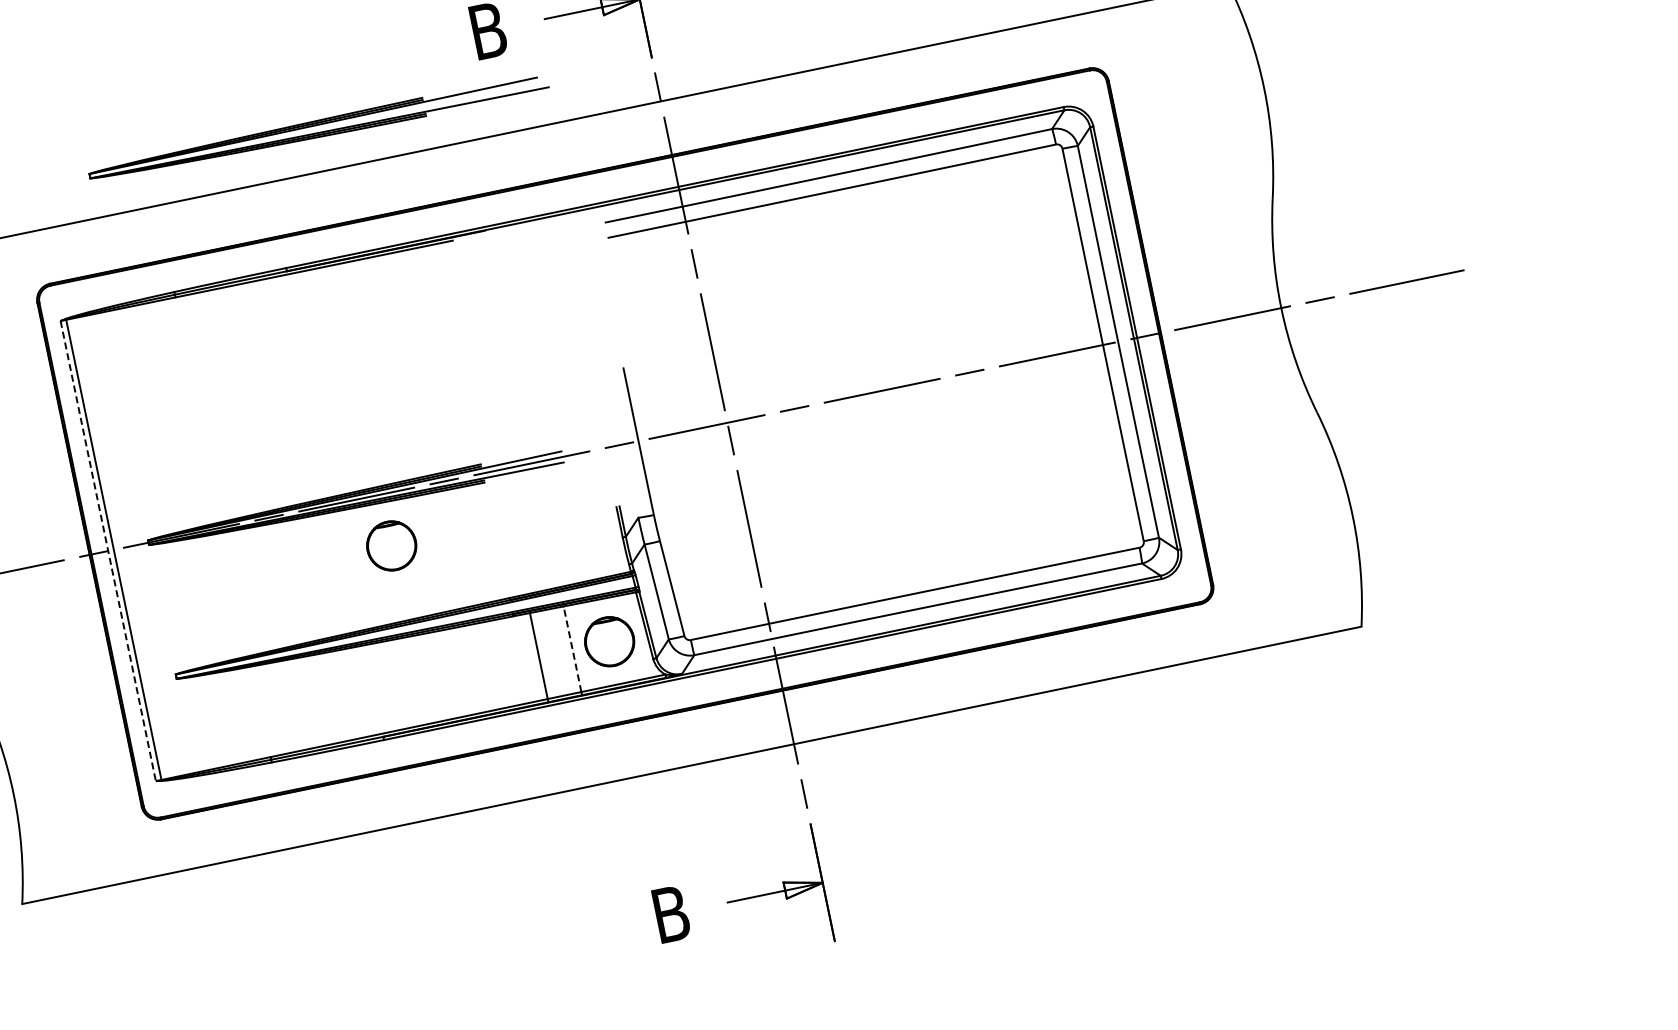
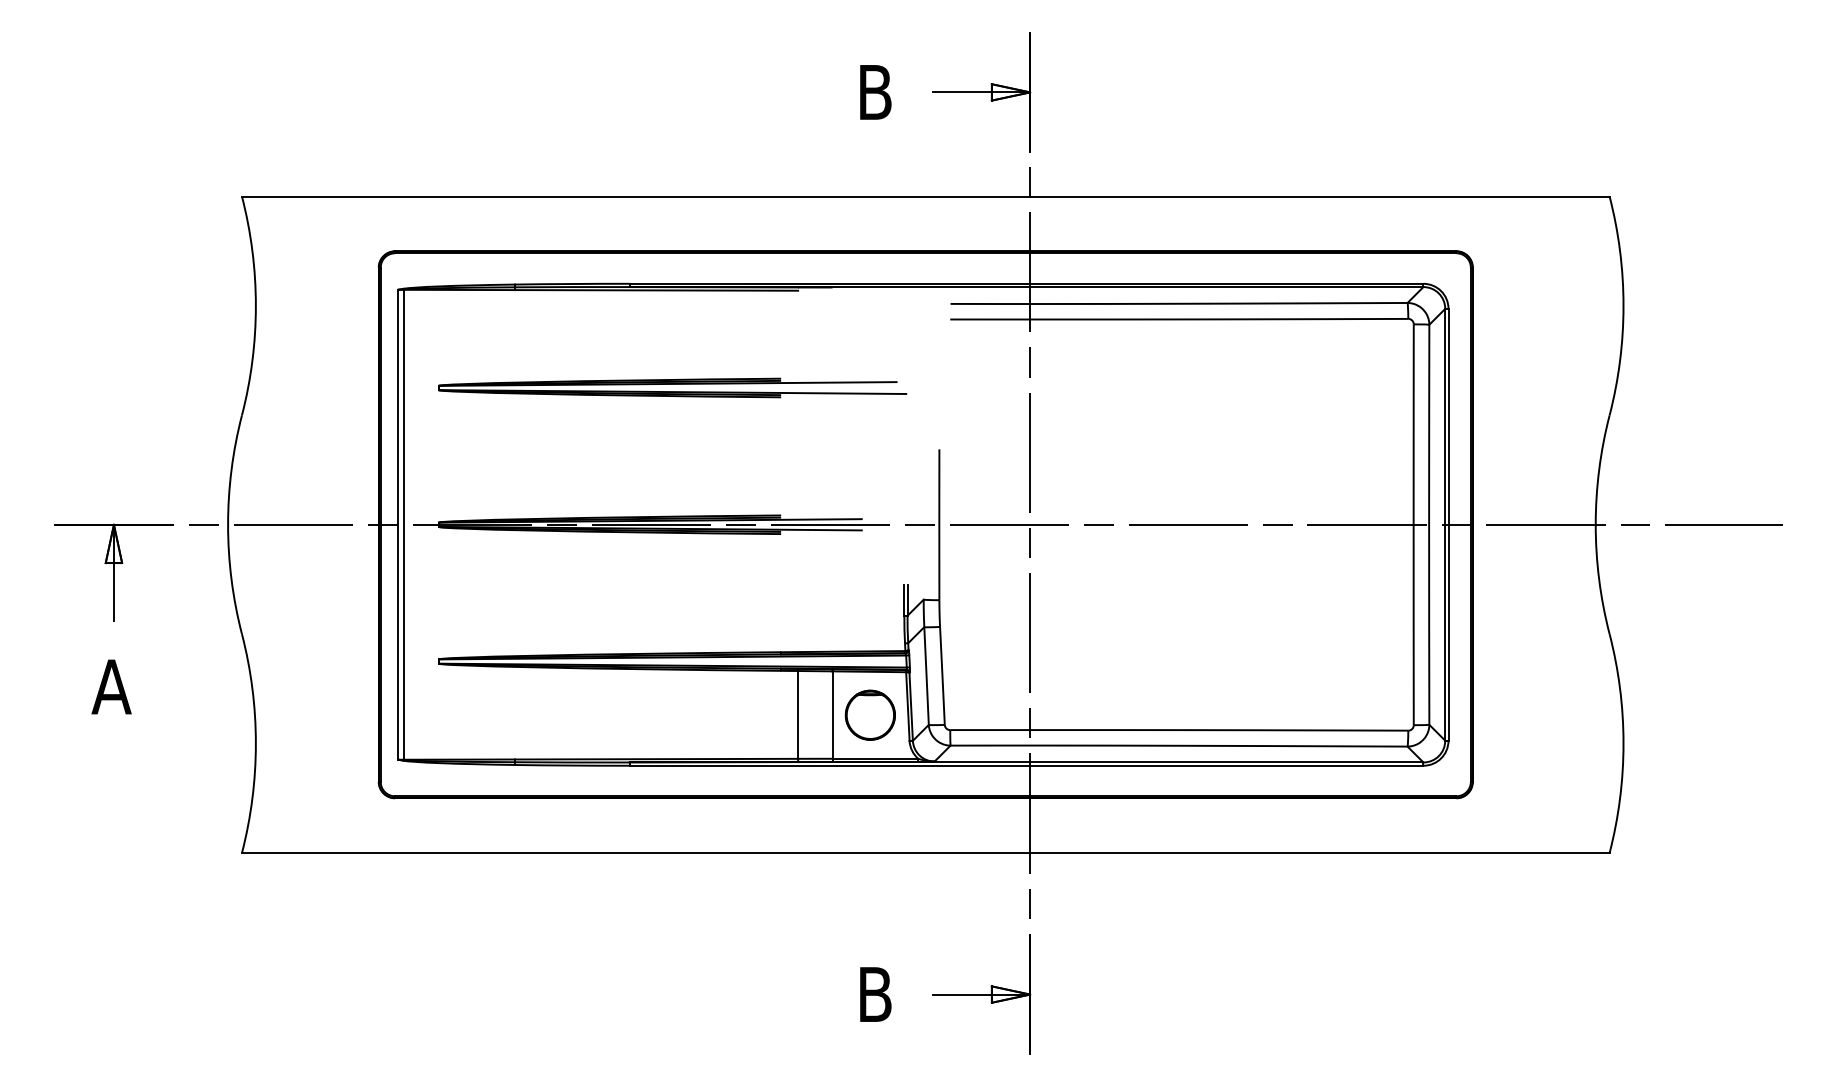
part: (318, 128) -> (672, 387), moved
part: (390, 545) -> (675, 576), removed
line: (107, 550) -> (397, 524), dashed -> solid
line: (572, 649) -> (832, 715), dashed -> solid

